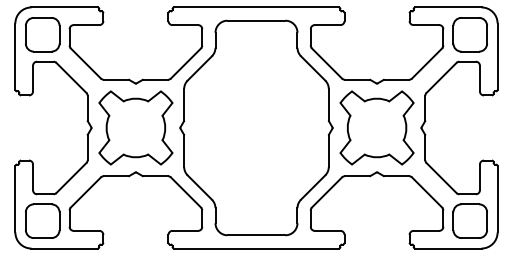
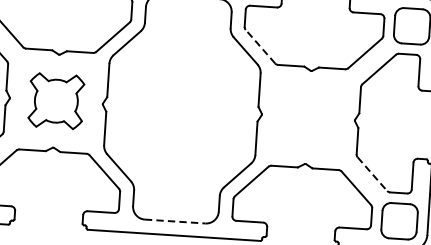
line: (326, 63) -> (259, 46), solid -> dashed
part: (135, 127) -> (55, 100), size x0.7
part: (376, 127) -> (307, 116), removed
line: (441, 178) -> (372, 174), solid -> dashed
line: (256, 235) -> (175, 221), solid -> dashed

